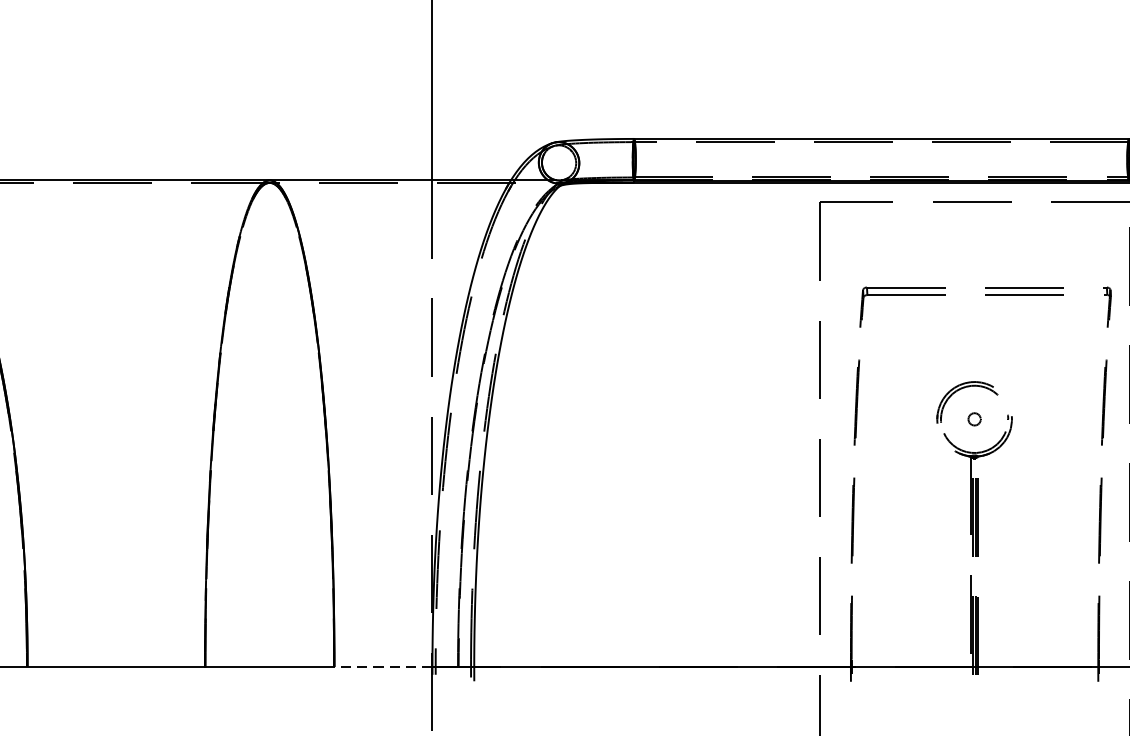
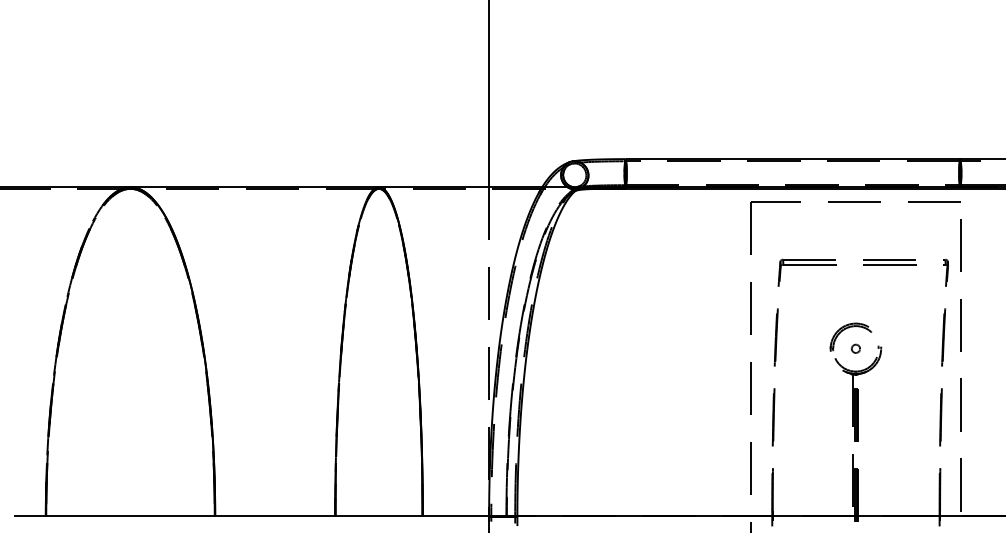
line: (382, 667) -> (455, 516), dashed -> solid

